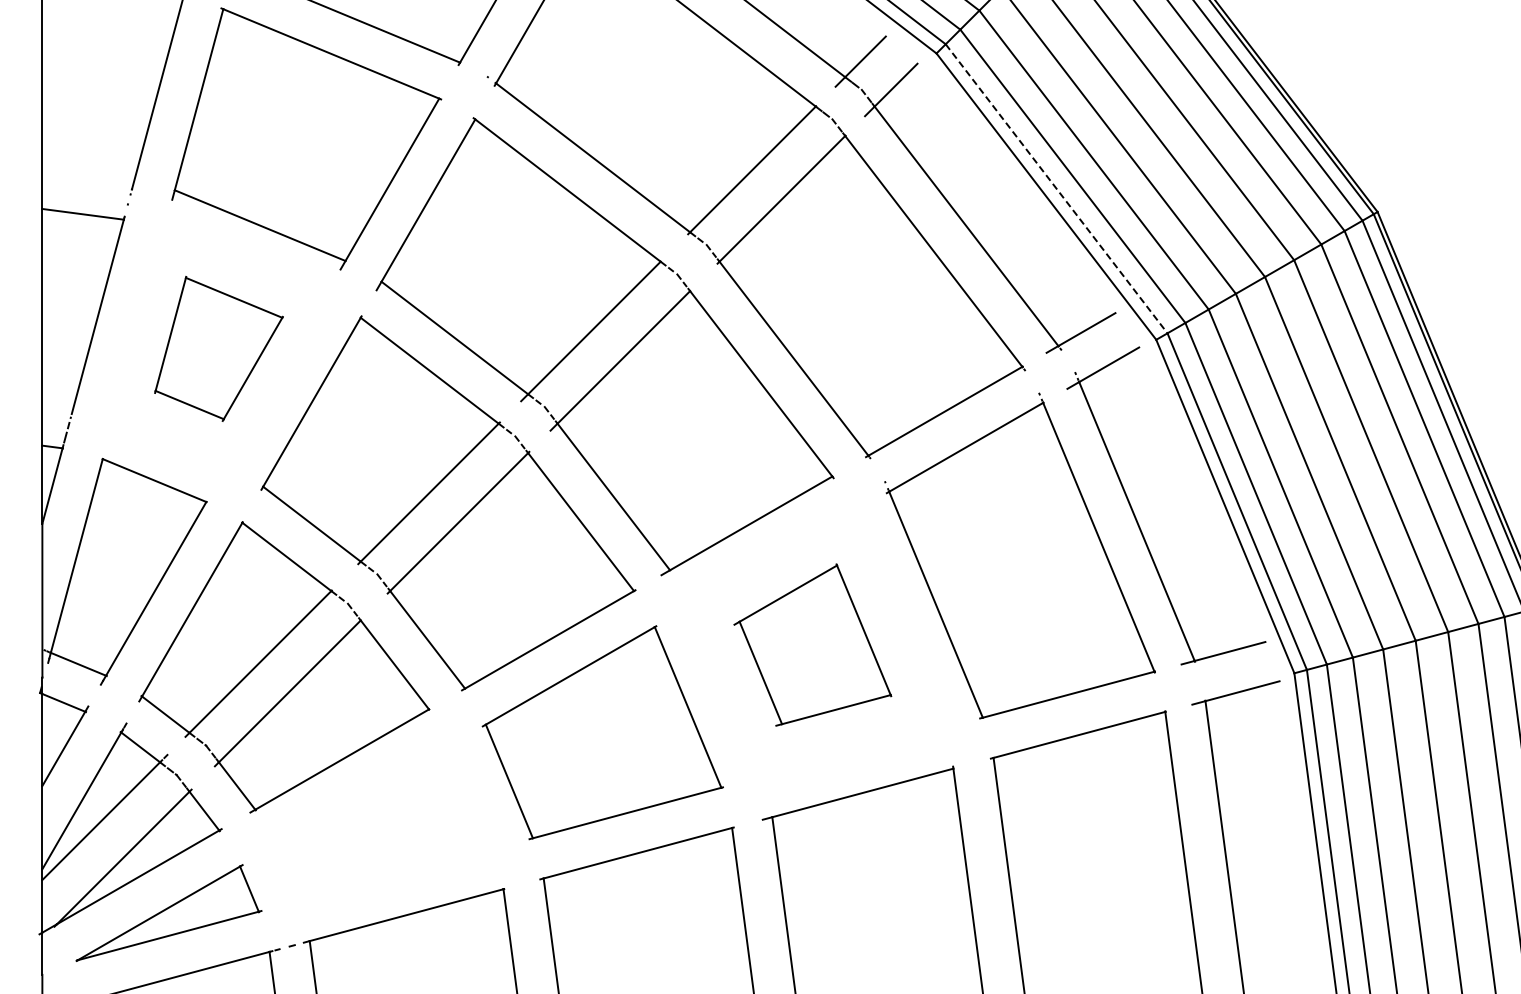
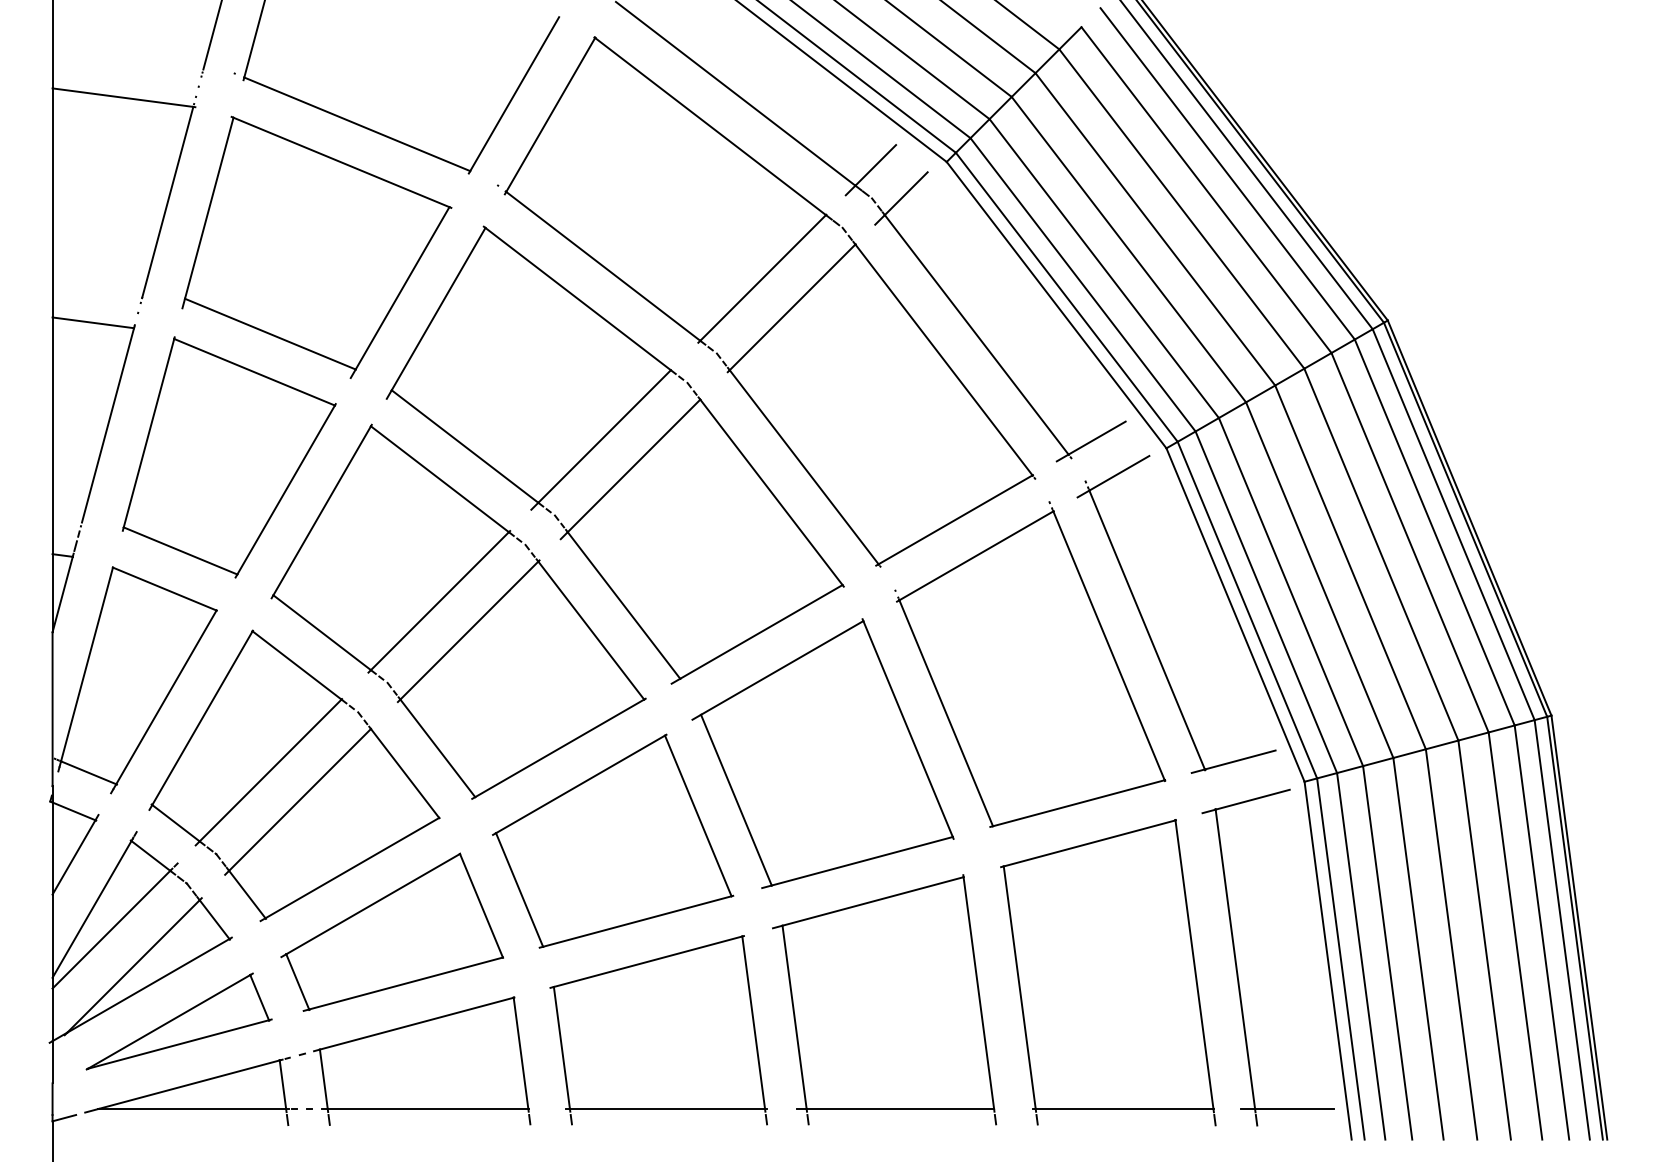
line: (1057, 188) -> (1067, 297), dashed -> solid
part: (218, 348) -> (228, 457), size x1.67
part: (812, 644) -> (822, 753), size x1.67
part: (381, 822) -> (391, 931), added

